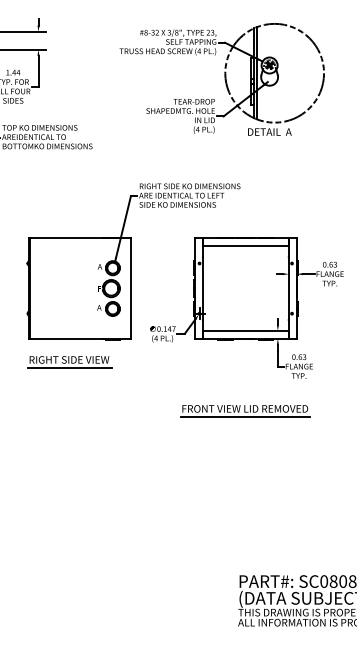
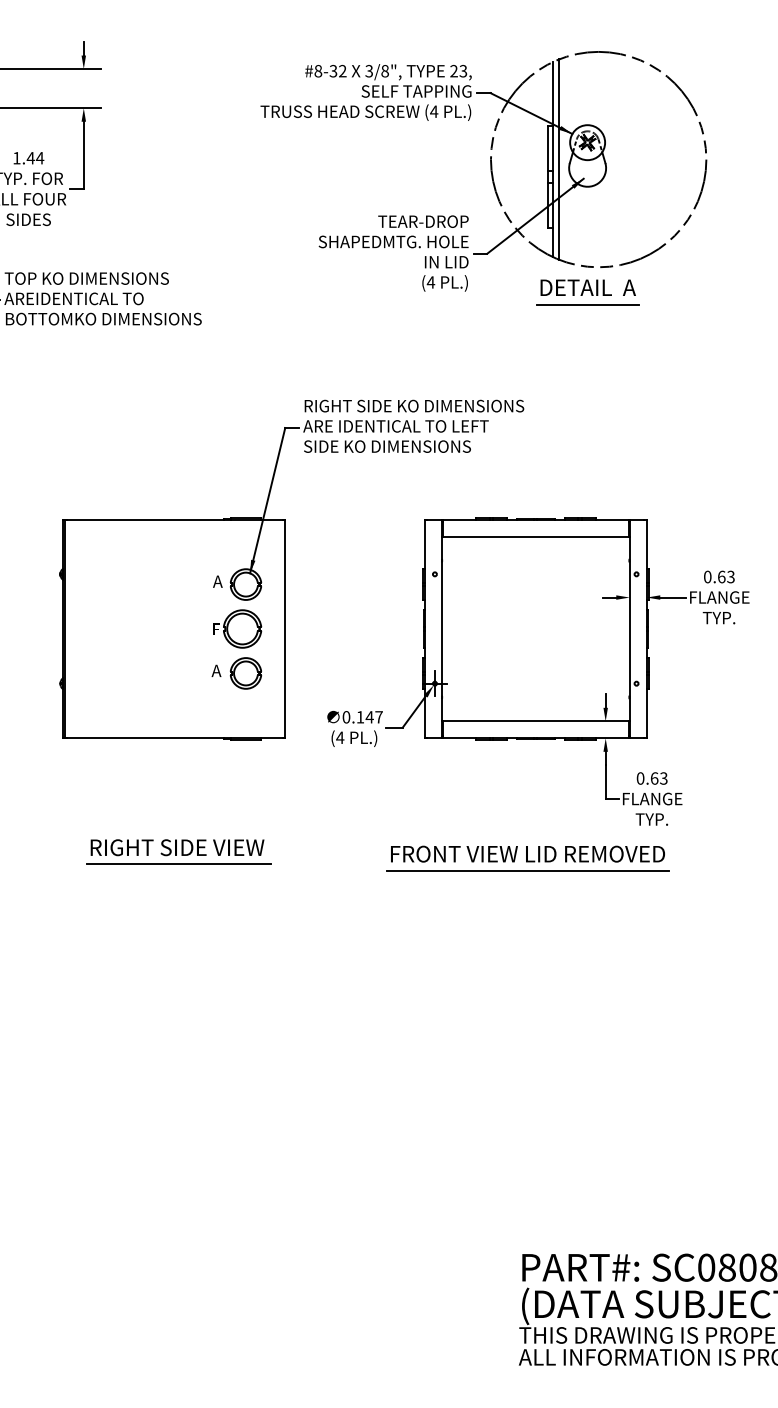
line: (269, 139) -> (587, 303), added
part: (69, 362) -> (177, 853), moved
part: (245, 411) -> (528, 859), moved

